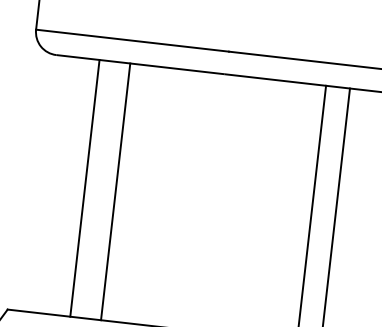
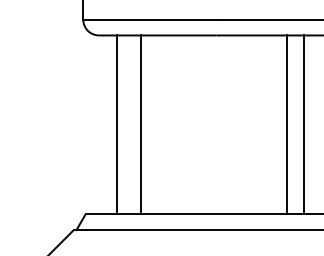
line: (85, 187) -> (117, 124), moved
line: (115, 191) -> (140, 124), moved

